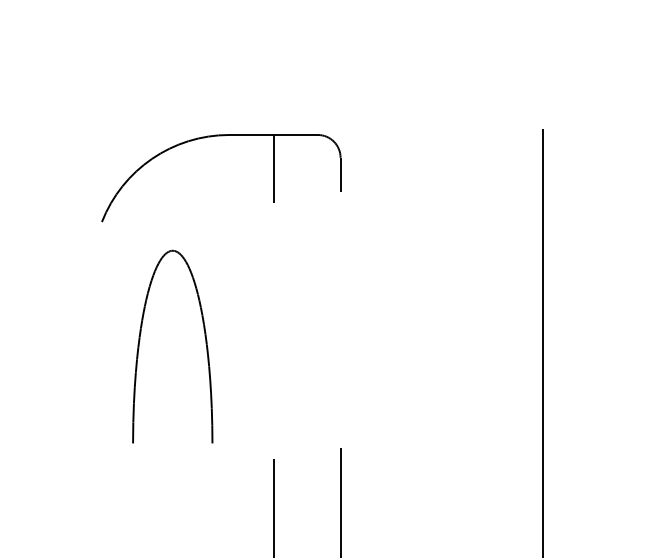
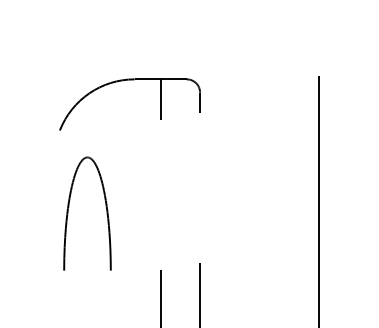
part: (142, 336) -> (69, 207), moved

